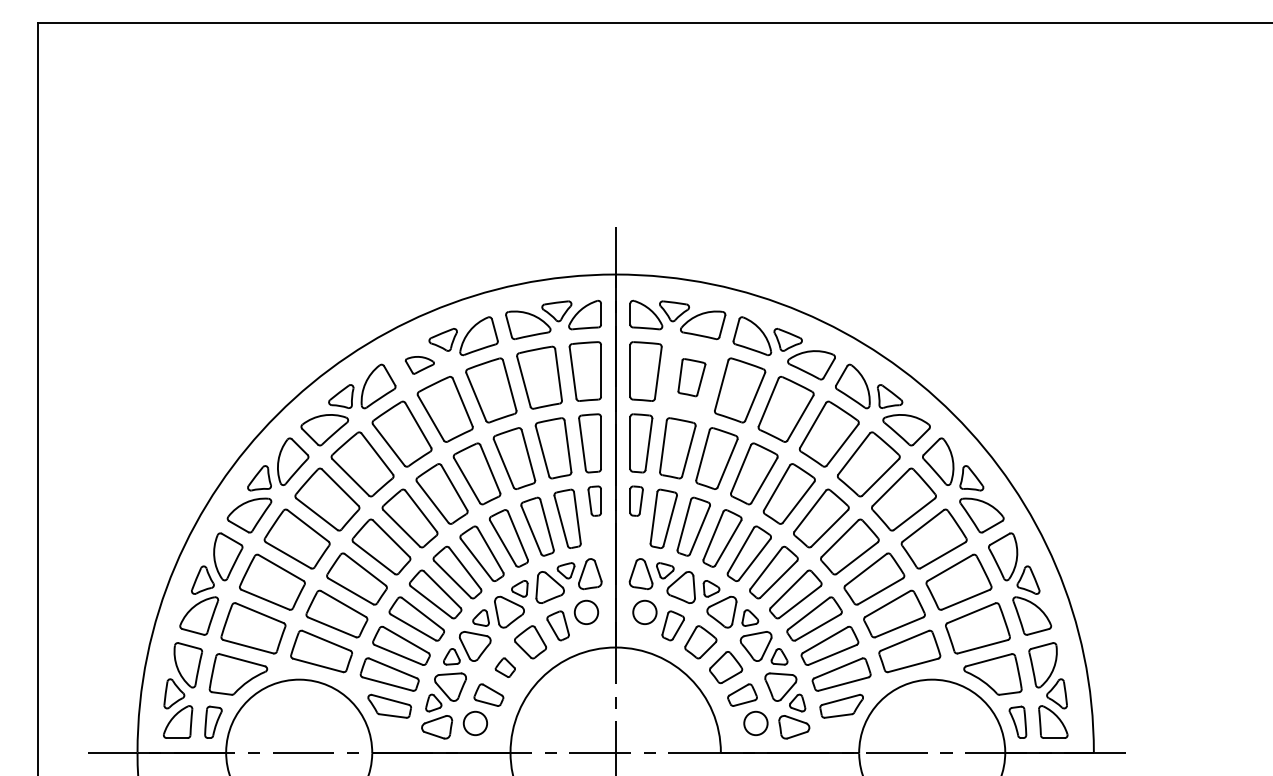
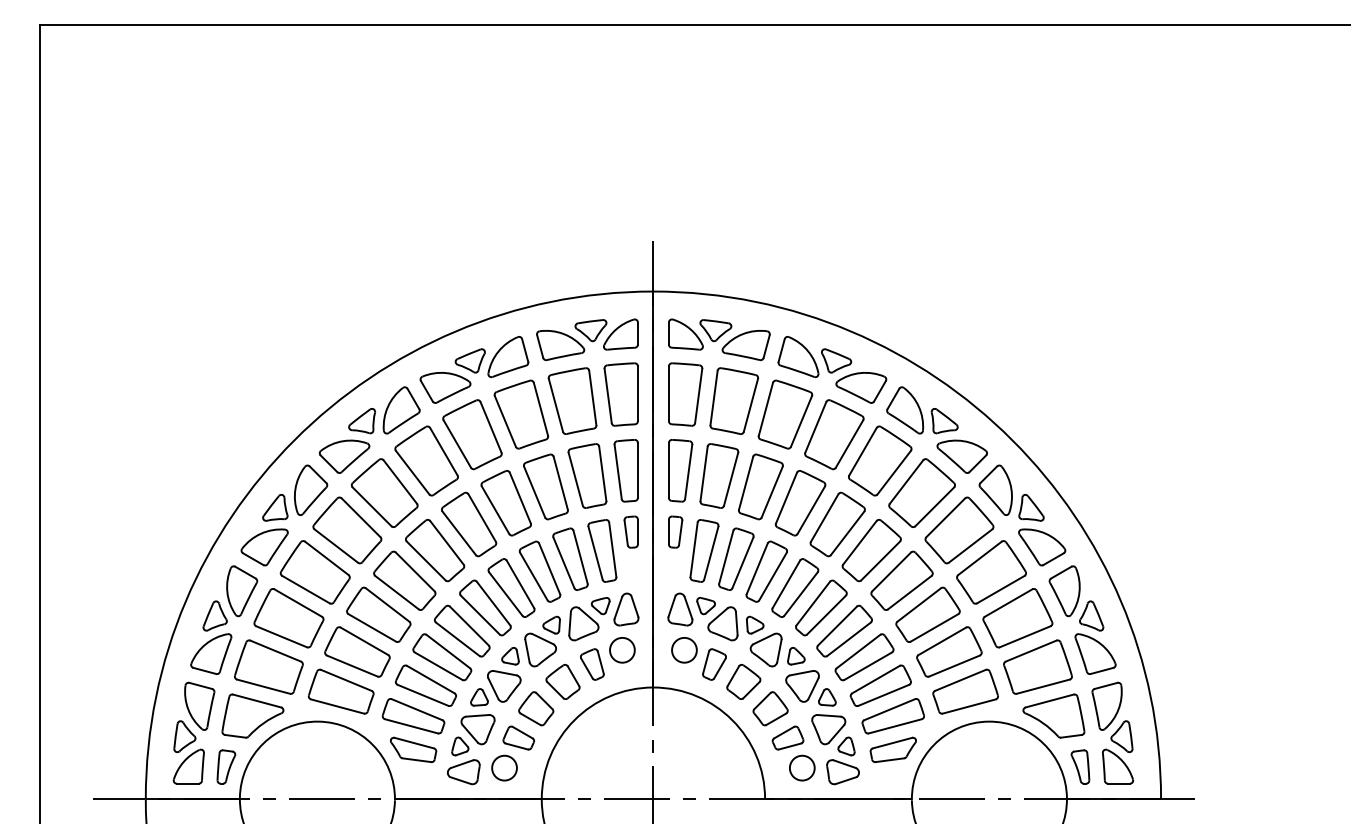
part: (419, 365) -> (445, 388), size x1.67
part: (691, 377) -> (733, 400), size x1.67
part: (505, 667) -> (536, 708), size x1.67

